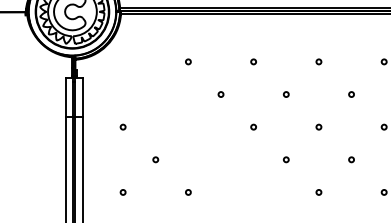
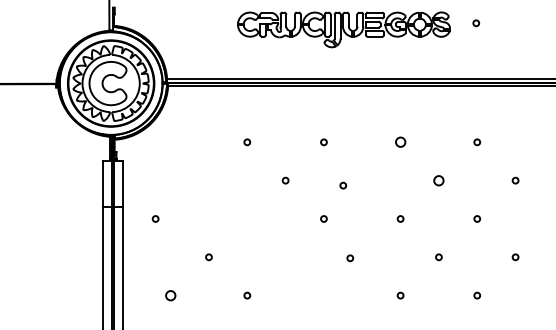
circle: (318, 62) -> (400, 142), size x1.6
circle: (286, 94) -> (343, 185), moved
circle: (351, 94) -> (438, 180), size x1.6
circle: (122, 126) -> (155, 218), moved
circle: (286, 159) -> (350, 258), moved
circle: (122, 192) -> (170, 295), size x1.6

